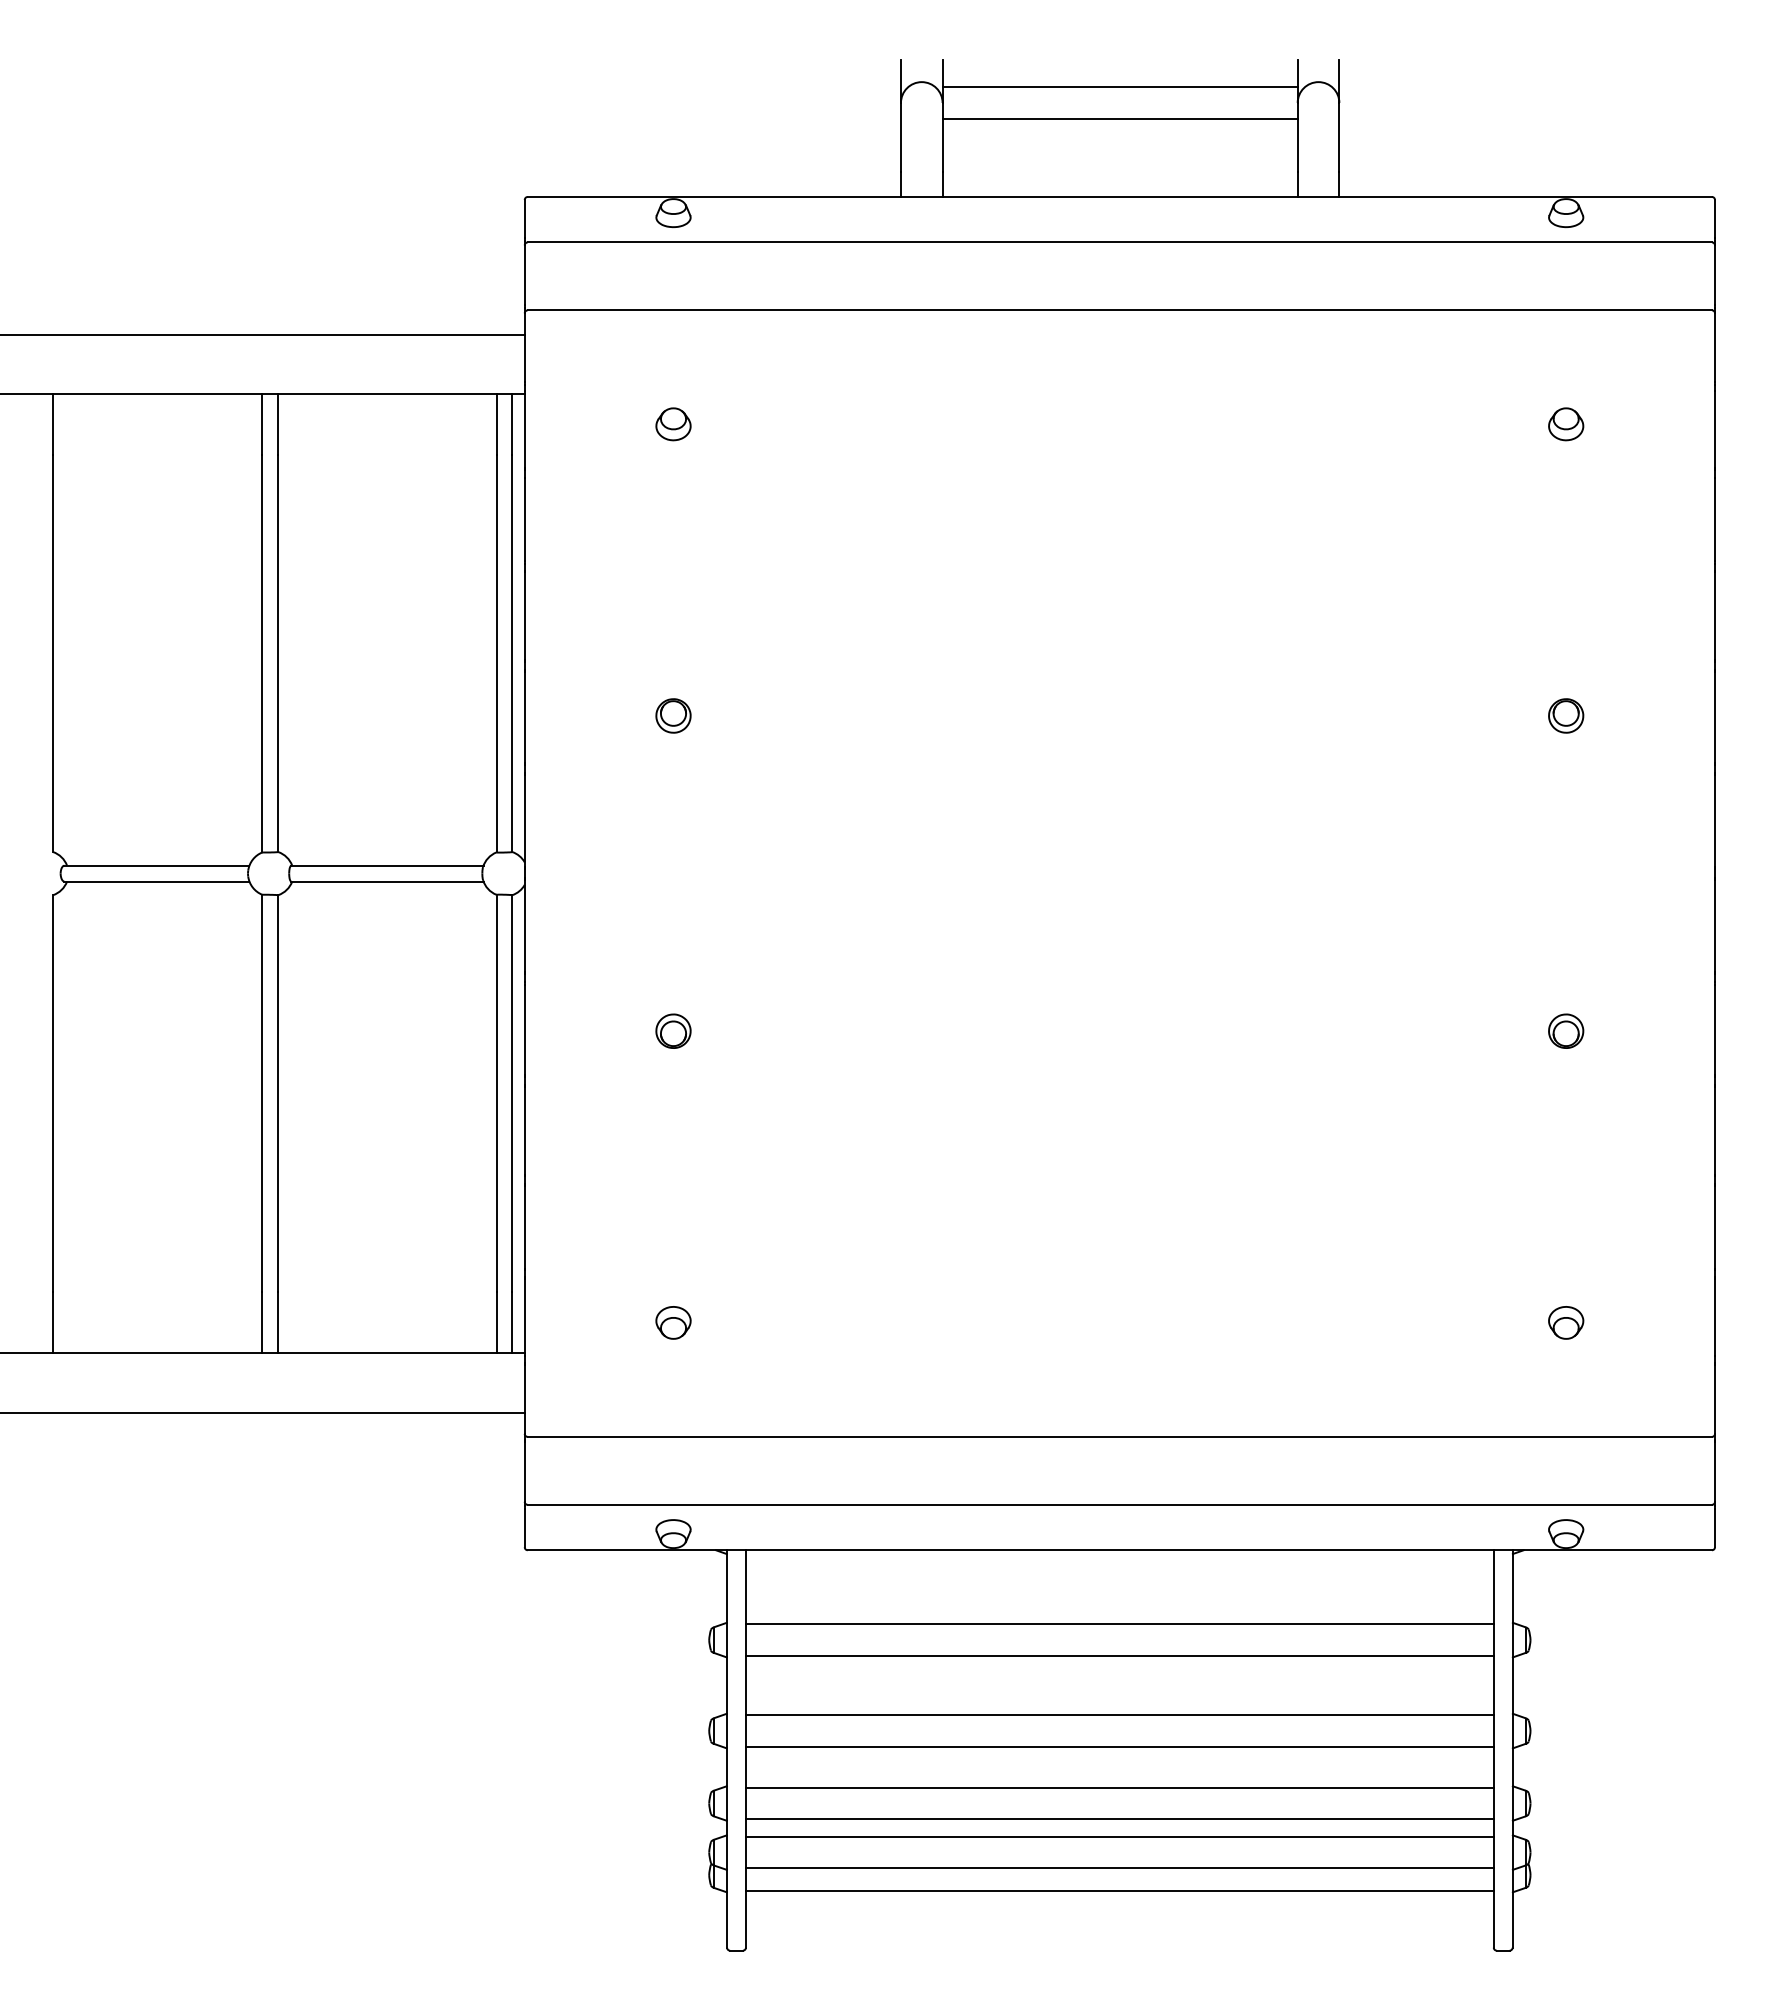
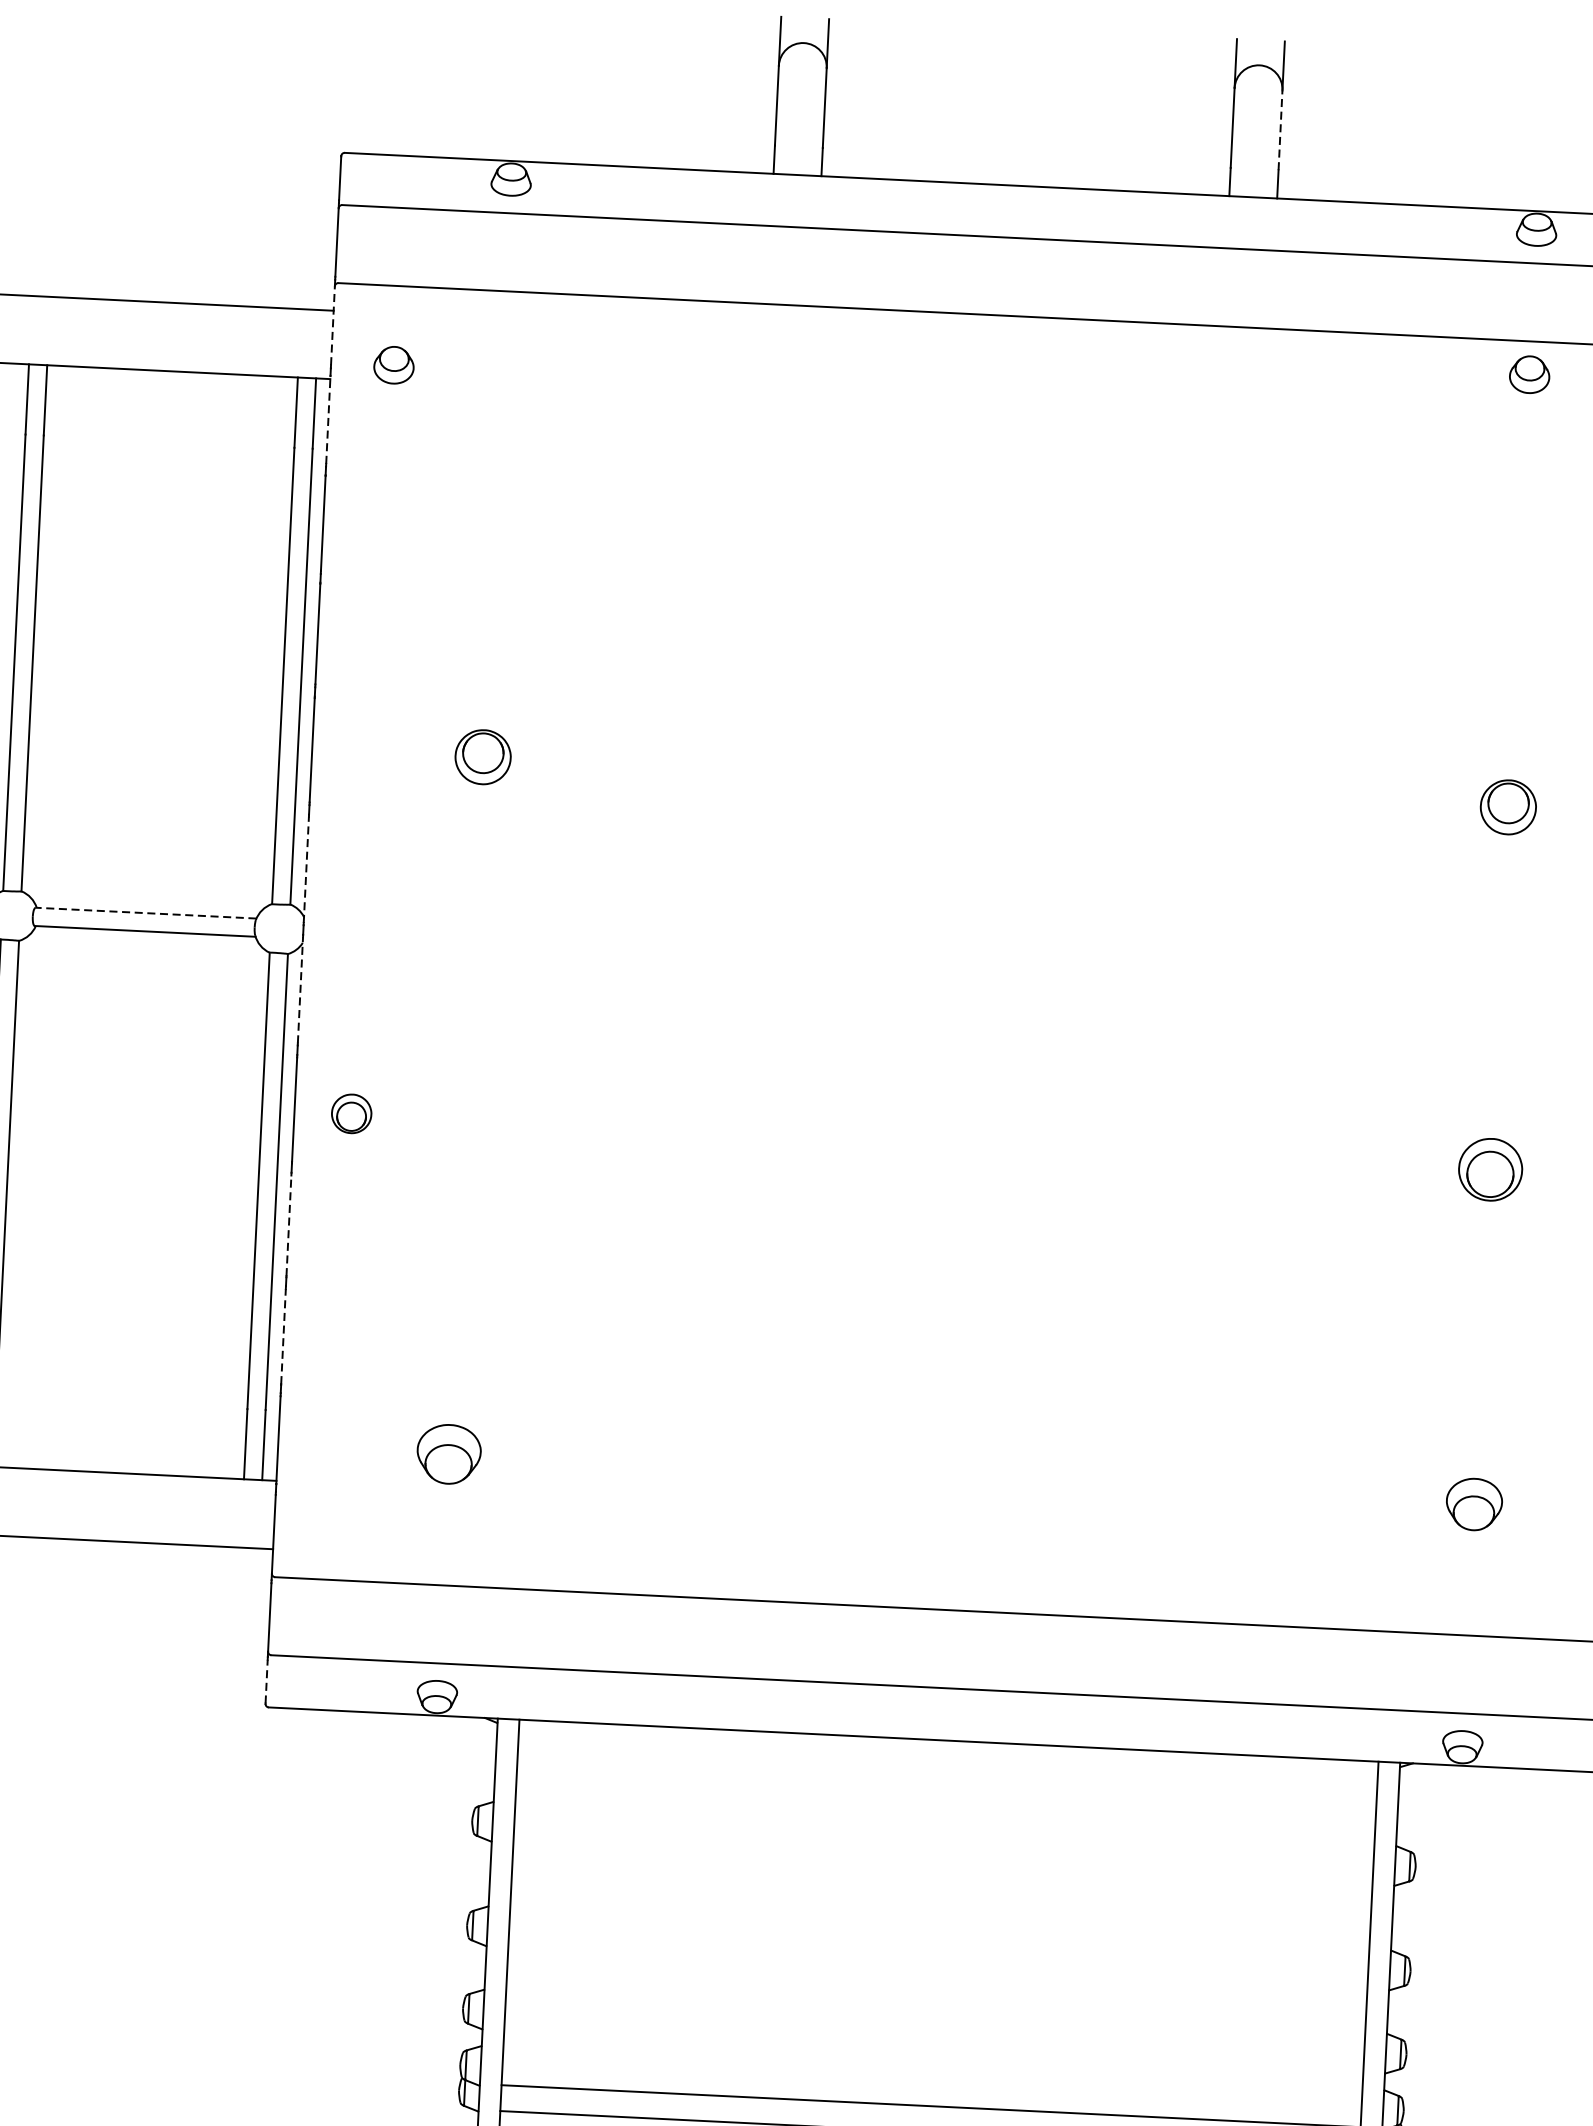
line: (1119, 87) -> (1030, 60), removed
line: (1119, 118) -> (1029, 95), removed
line: (1339, 137) -> (1280, 130), solid -> dashed
line: (524, 347) -> (332, 325), solid -> dashed
part: (673, 424) -> (394, 365), moved
part: (1566, 424) -> (1530, 374), moved
line: (524, 429) -> (328, 419), solid -> dashed
part: (673, 715) -> (483, 756), size x1.4
part: (1566, 715) -> (1508, 806), size x1.4
line: (524, 820) -> (306, 868), solid -> dashed
line: (386, 865) -> (145, 912), solid -> dashed
line: (524, 925) -> (300, 989), solid -> dashed
part: (673, 1030) -> (351, 1112), moved
part: (1566, 1030) -> (1491, 1168), size x1.6
line: (524, 1131) -> (288, 1226), solid -> dashed
line: (524, 1227) -> (283, 1336), solid -> dashed
part: (673, 1322) -> (449, 1453), size x1.6
part: (1566, 1322) -> (1474, 1504), size x1.4
line: (524, 1527) -> (266, 1681), solid -> dashed
line: (1119, 1624) -> (944, 1825), removed
line: (1119, 1655) -> (942, 1861), removed
line: (1119, 1715) -> (939, 1930), removed
line: (1119, 1746) -> (937, 1966), removed
line: (1119, 1787) -> (935, 2013), removed
line: (1119, 1819) -> (933, 2049), removed
line: (1119, 1836) -> (932, 2069), removed

